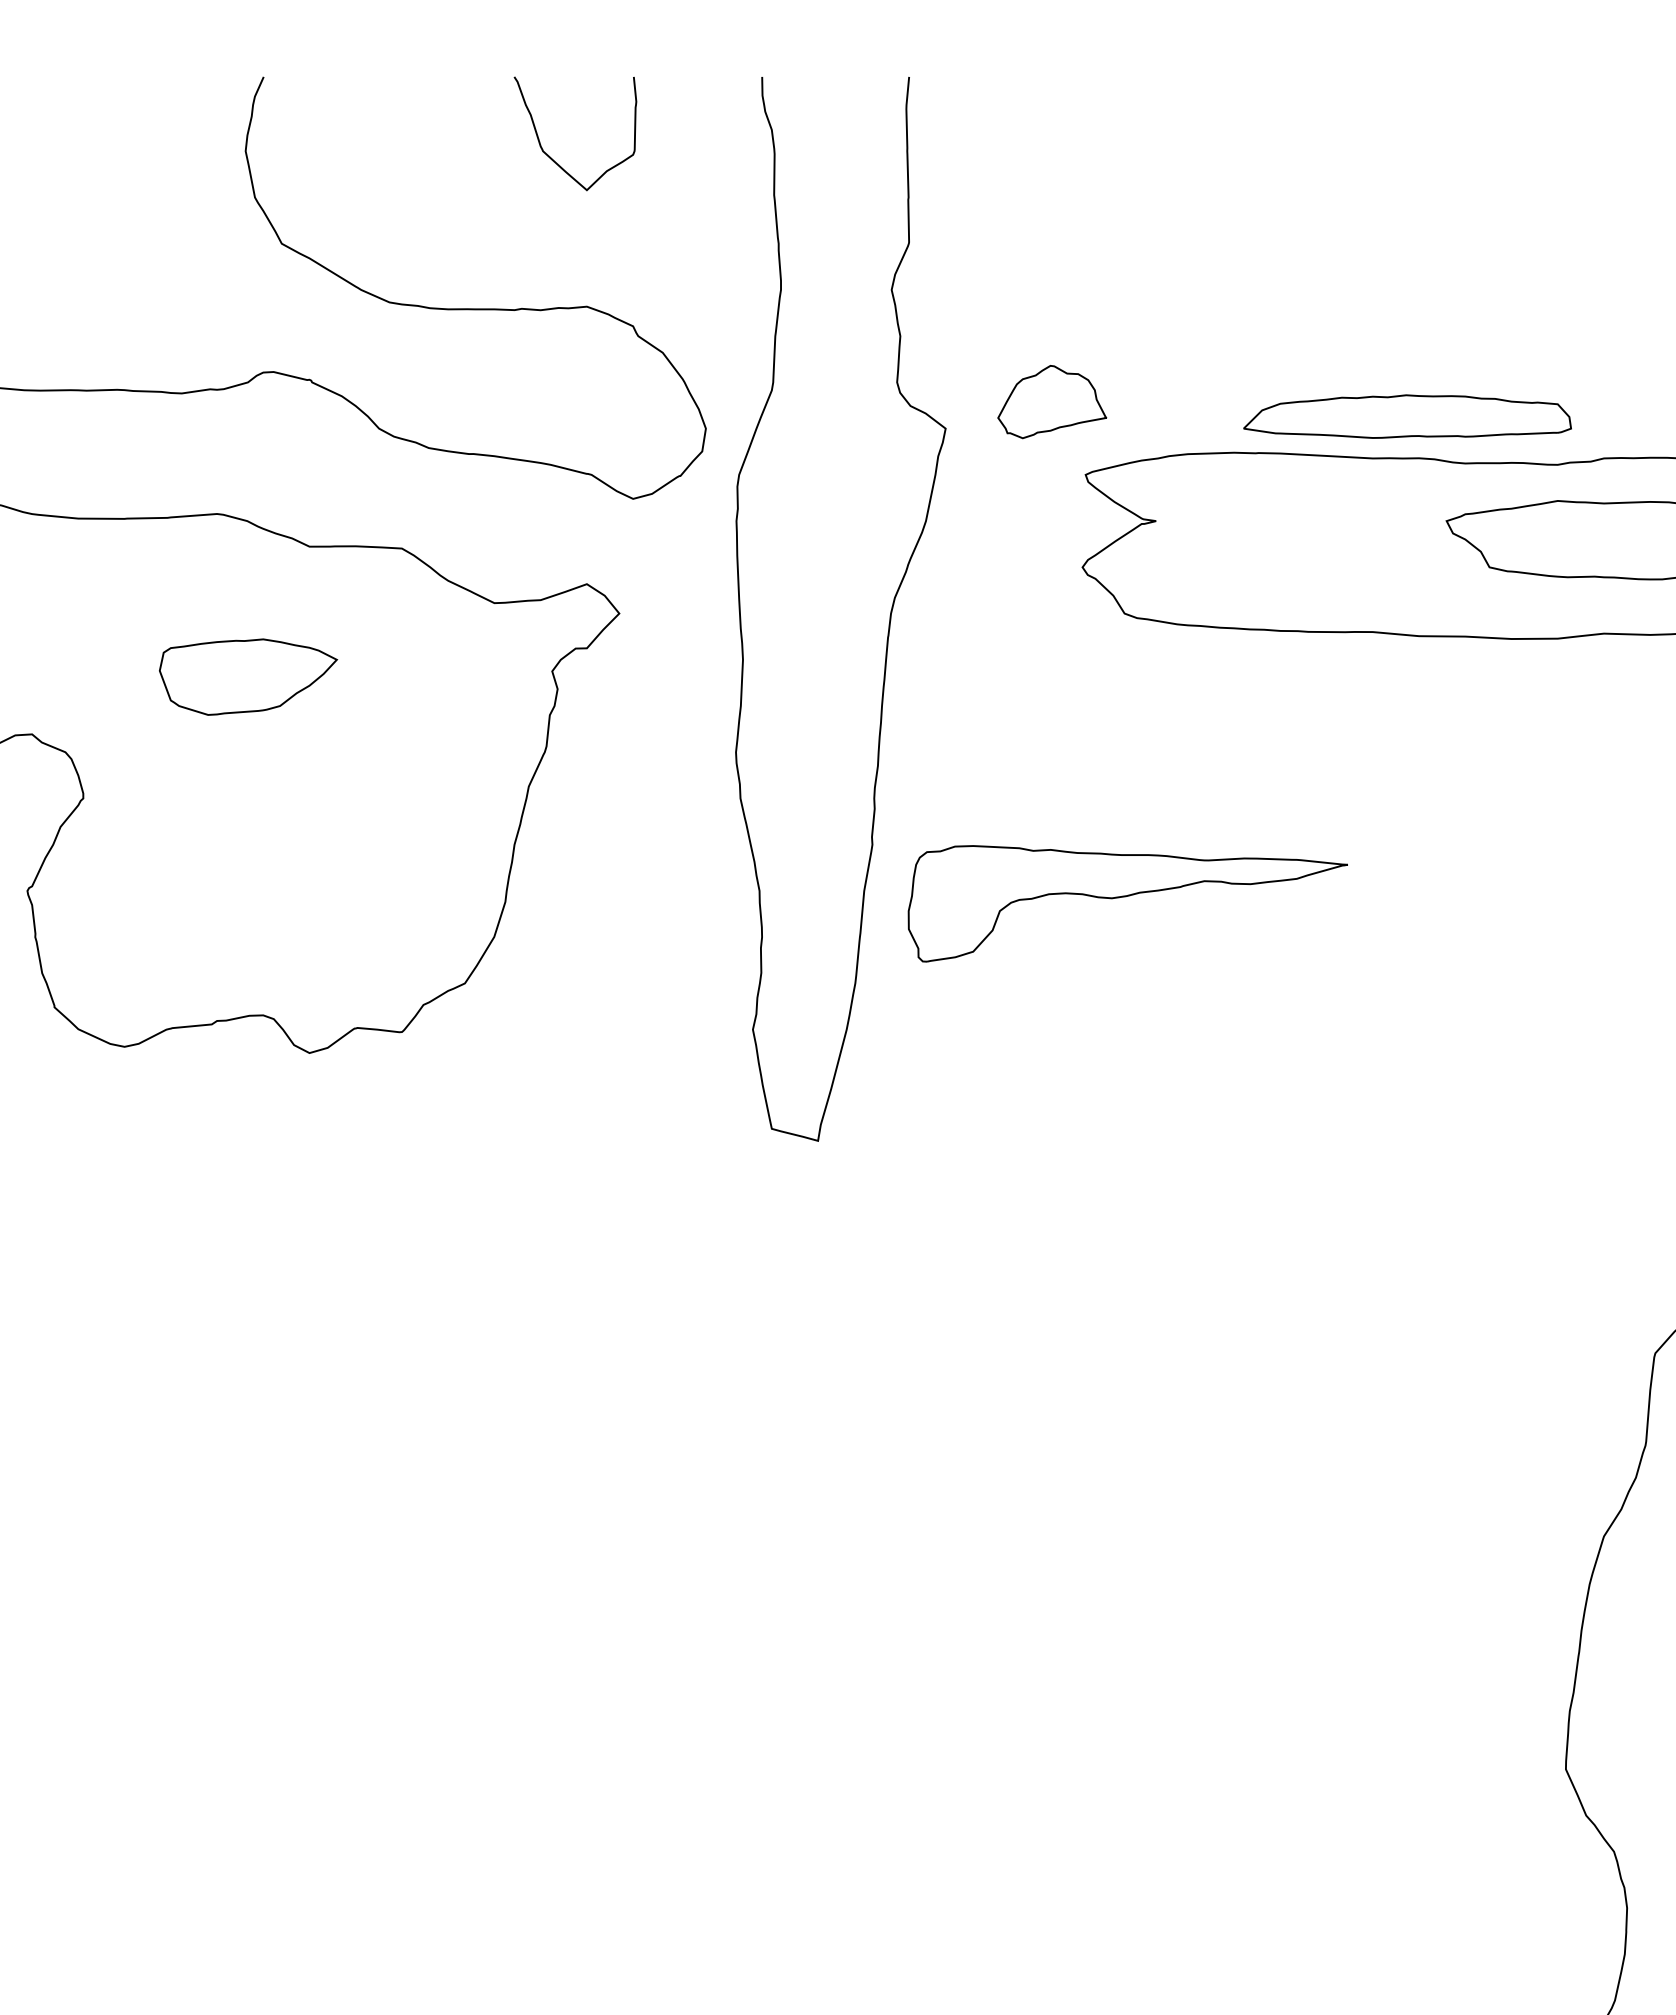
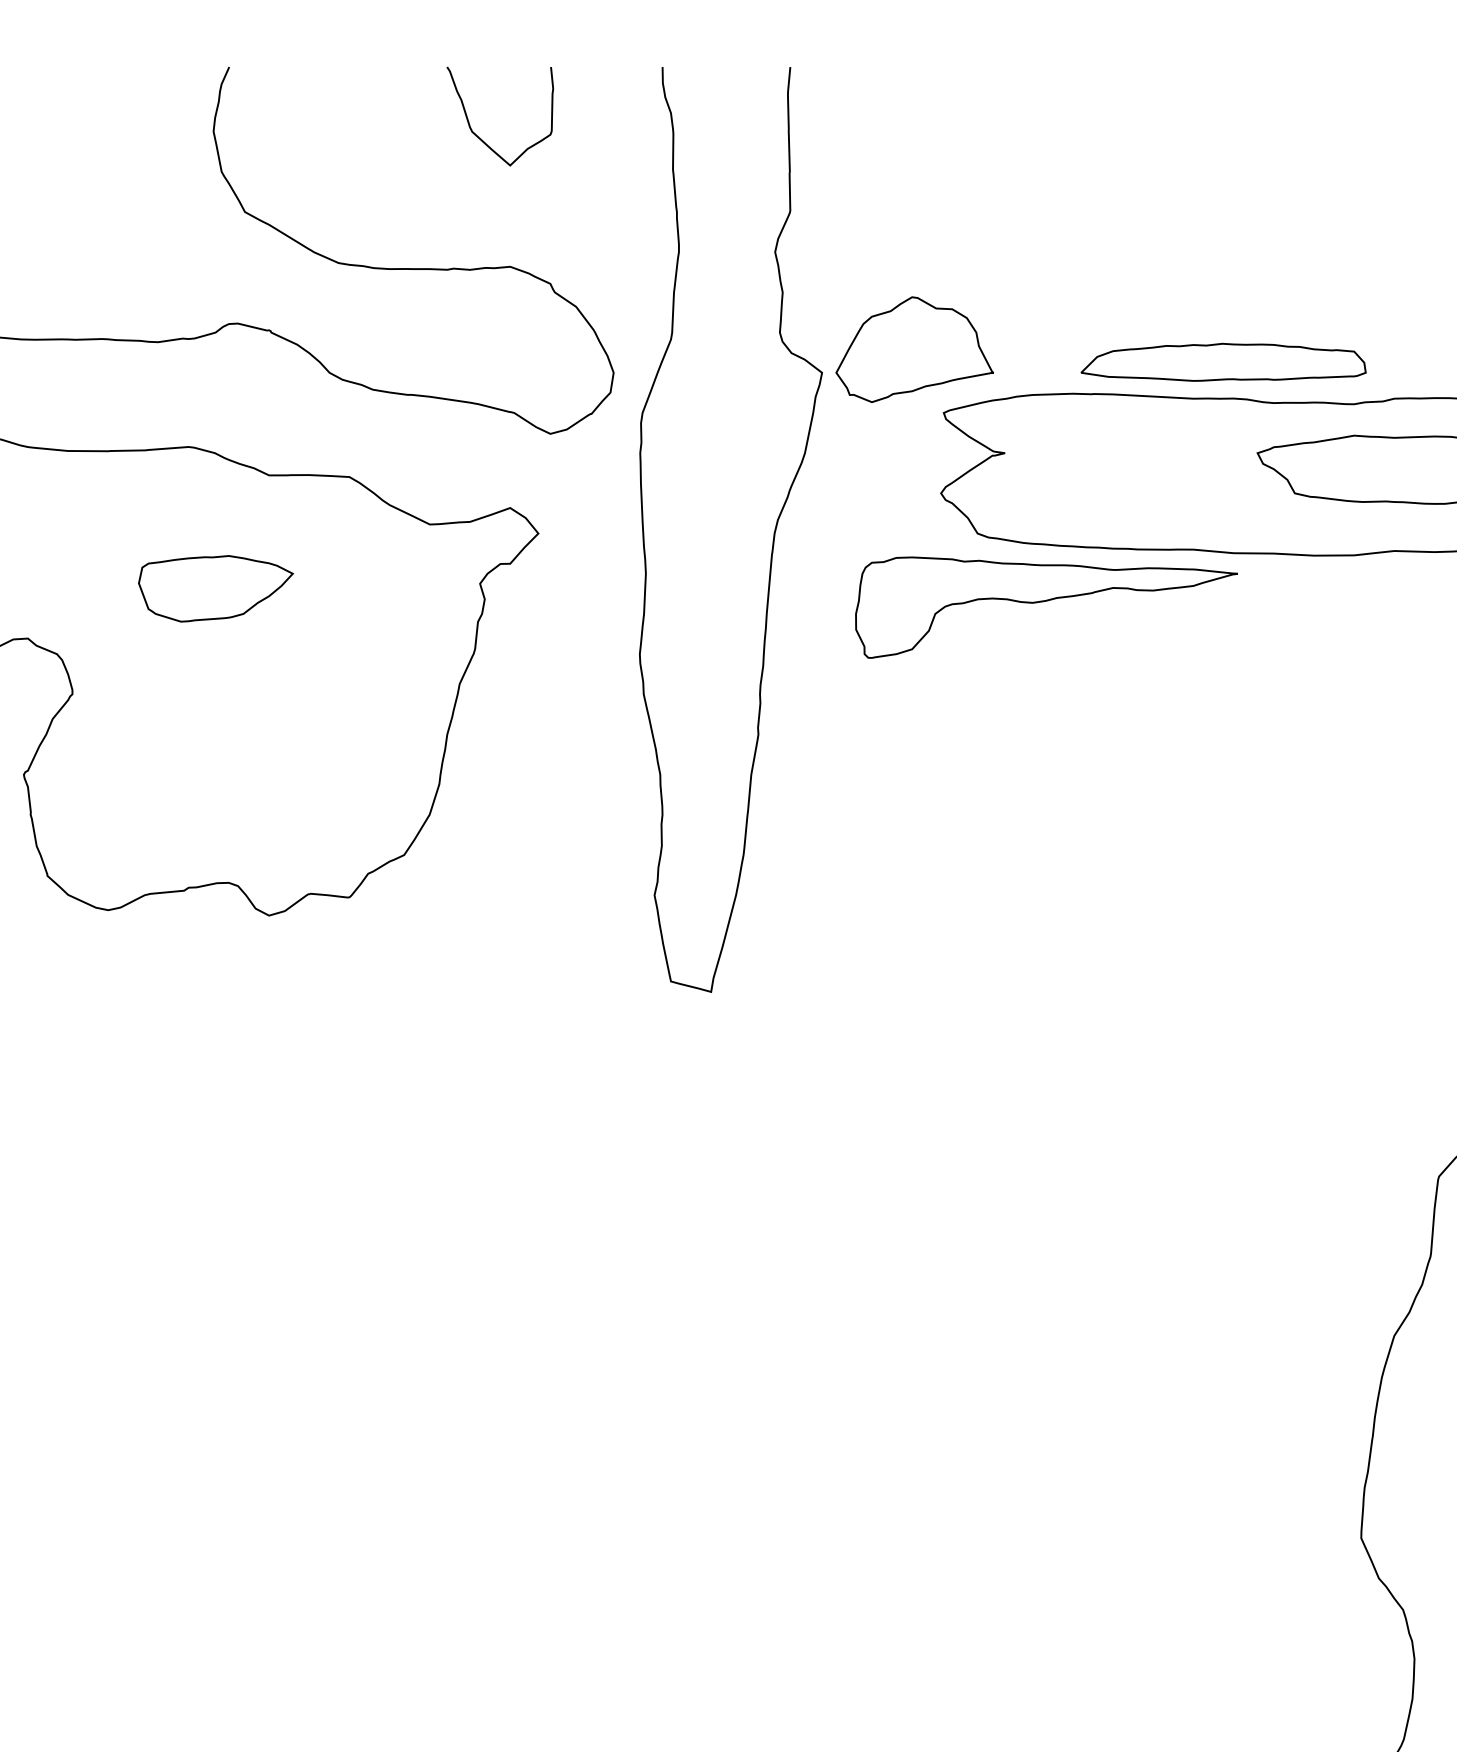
part: (1052, 401) -> (914, 349), size x1.67
part: (1125, 897) -> (1044, 602), moved

